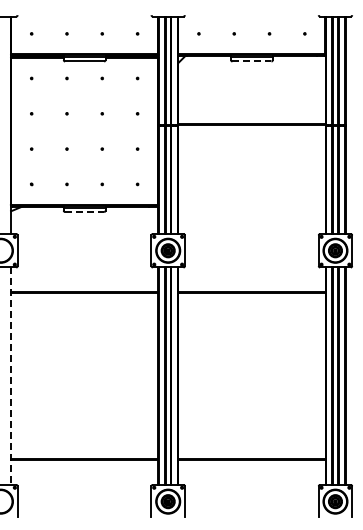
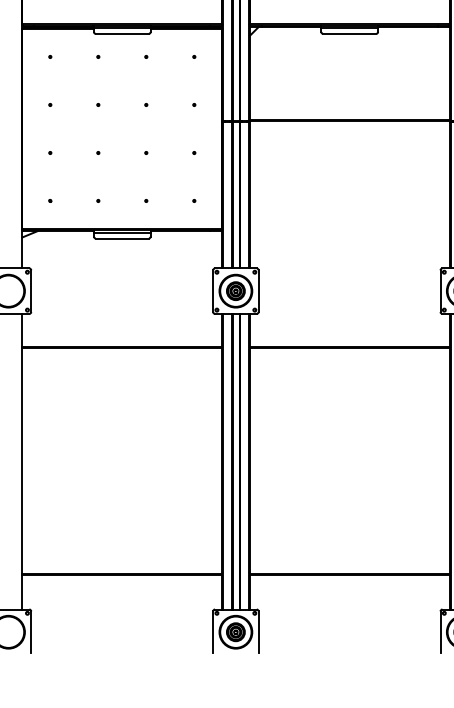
line: (251, 61) -> (349, 33), dashed -> solid
line: (84, 212) -> (122, 239), dashed -> solid
line: (11, 376) -> (22, 462), dashed -> solid

